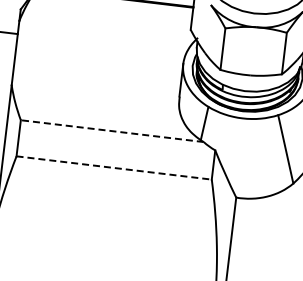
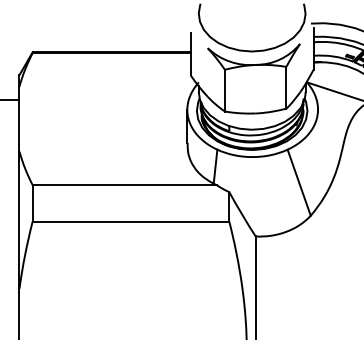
line: (111, 131) -> (124, 185), dashed -> solid
line: (114, 168) -> (131, 221), dashed -> solid

